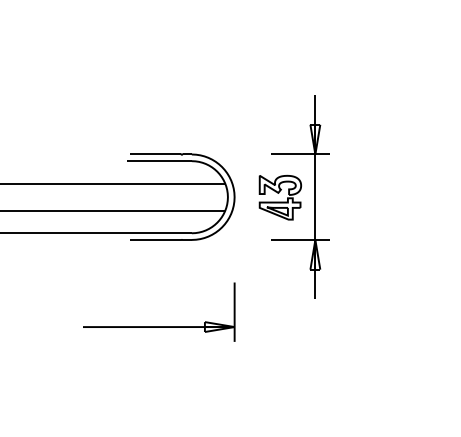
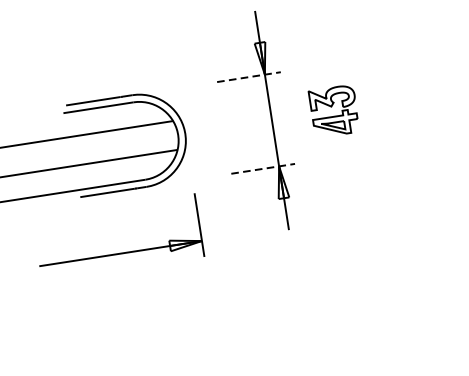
line: (300, 154) -> (248, 77), solid -> dashed
part: (279, 197) -> (333, 111), moved
line: (300, 239) -> (263, 168), solid -> dashed
part: (159, 326) -> (121, 252), moved

